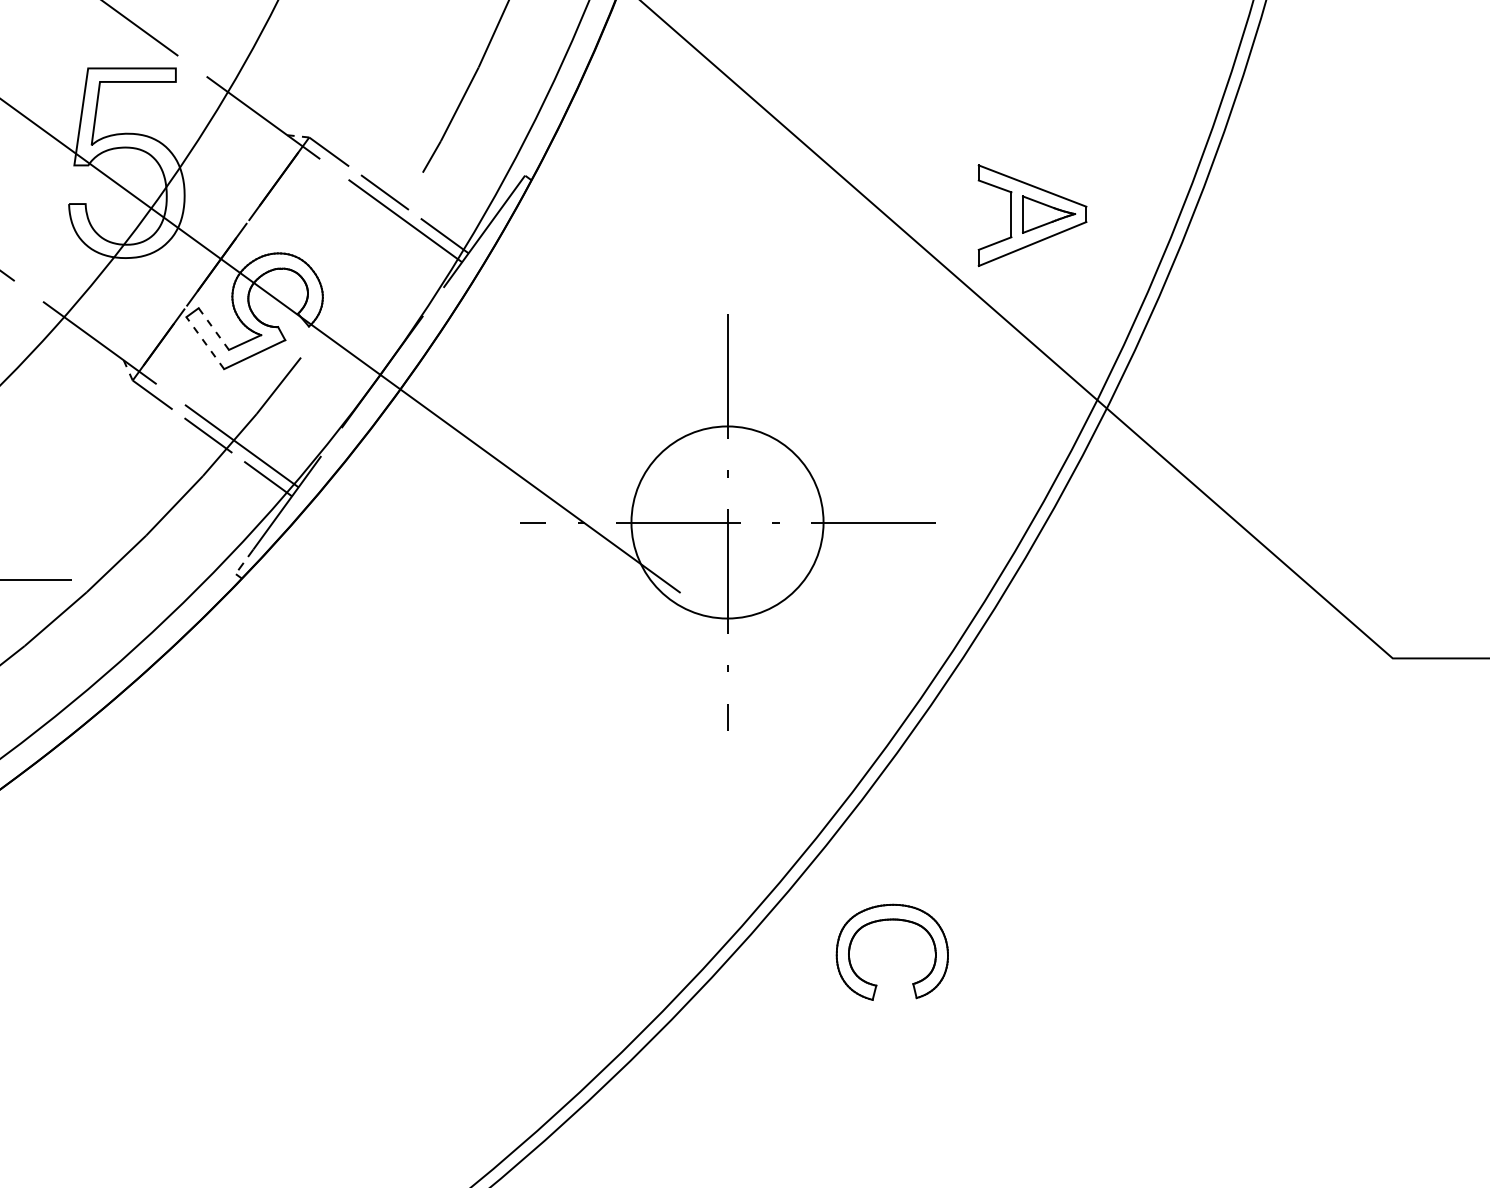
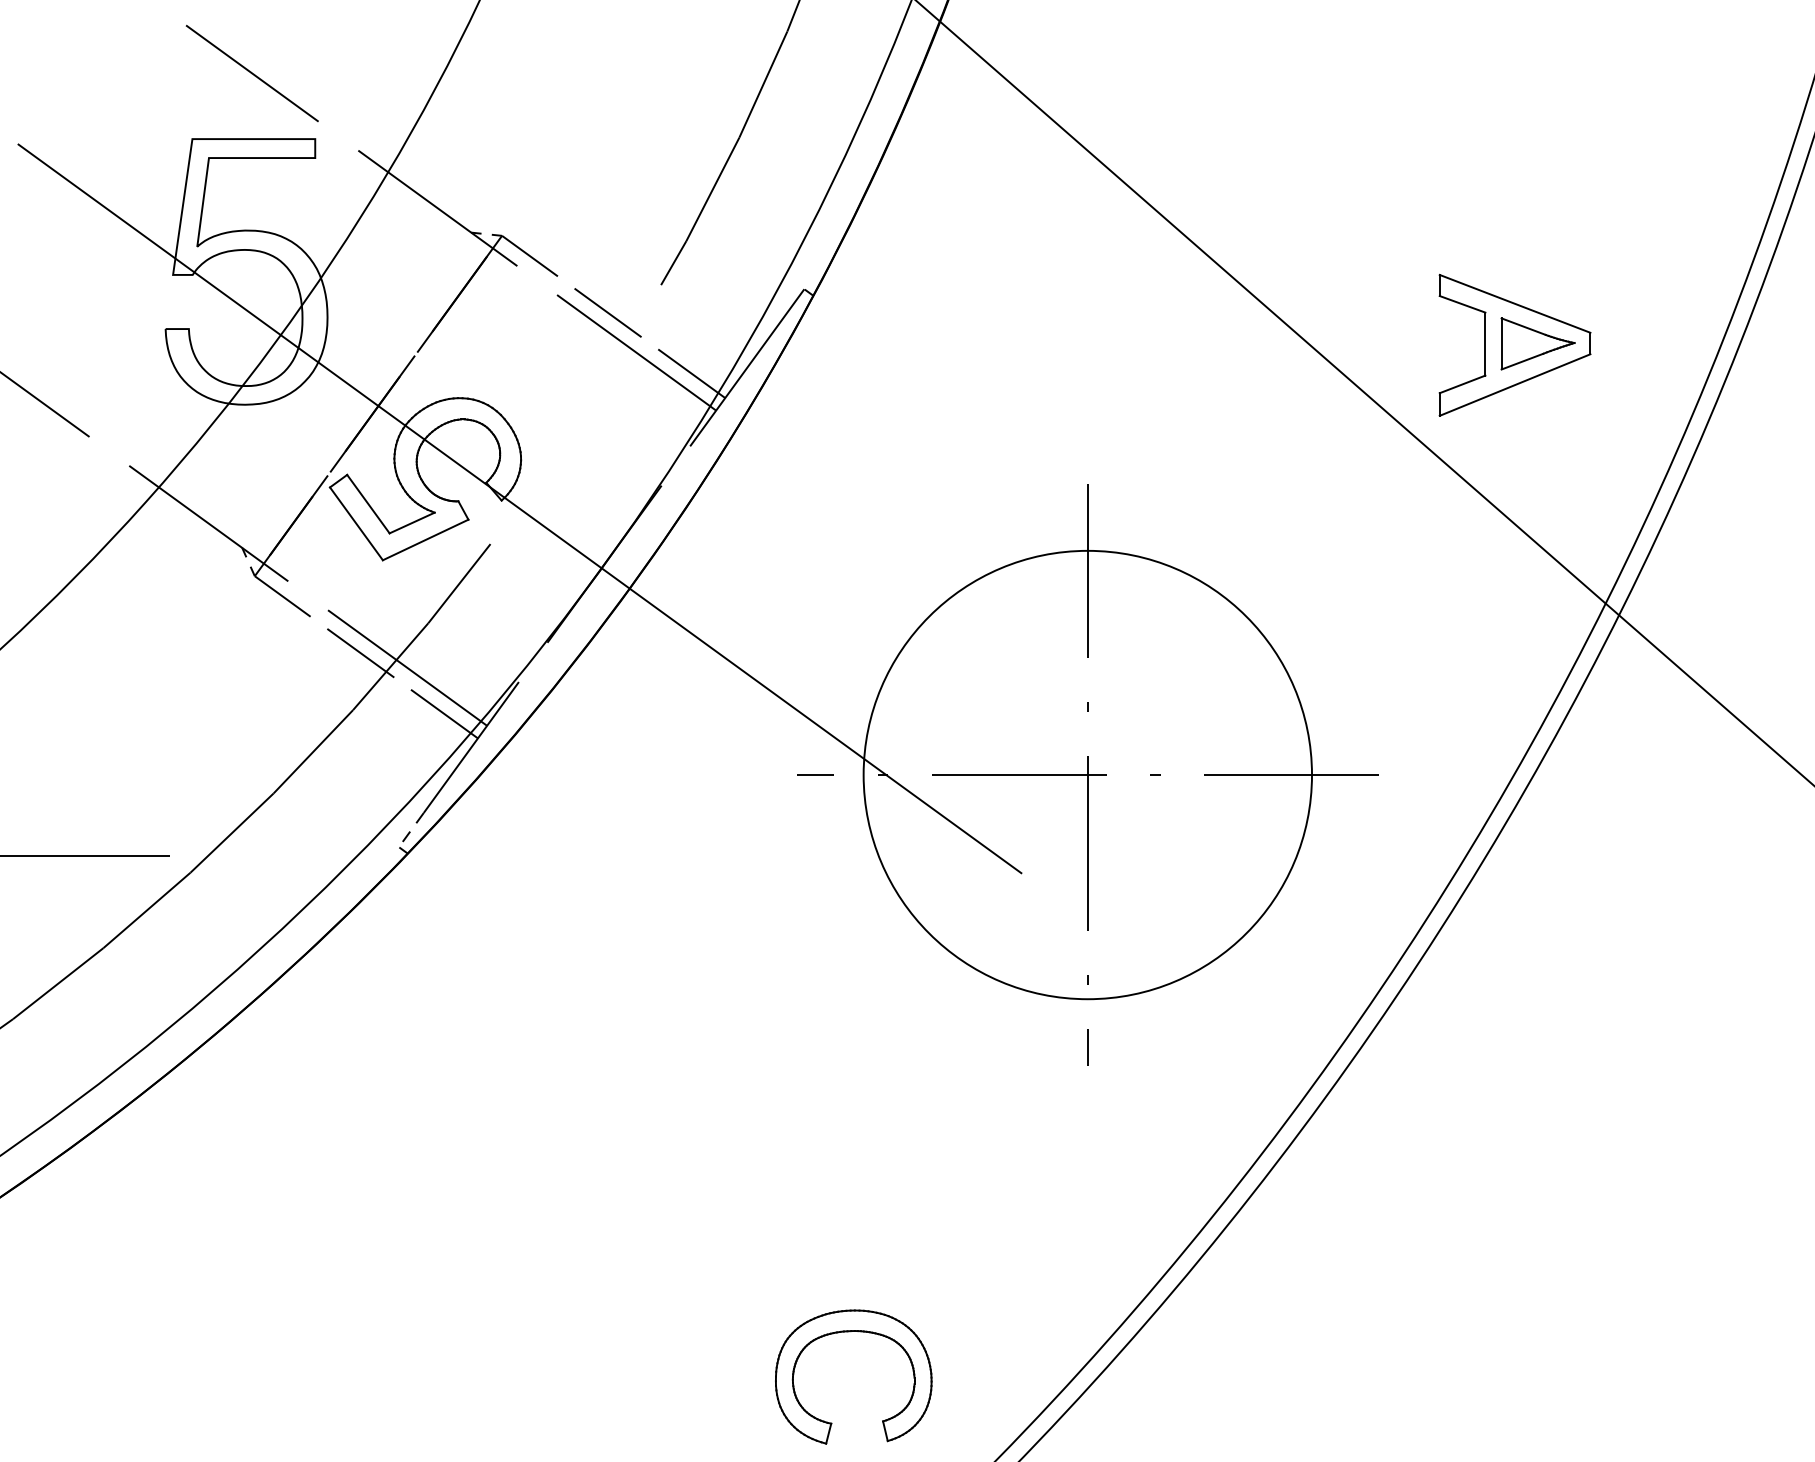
line: (213, 329) -> (367, 504), dashed -> solid
line: (205, 342) -> (356, 522), dashed -> solid
circle: (727, 522) -> (1087, 775), size x1.67
part: (891, 920) -> (852, 1332), moved

